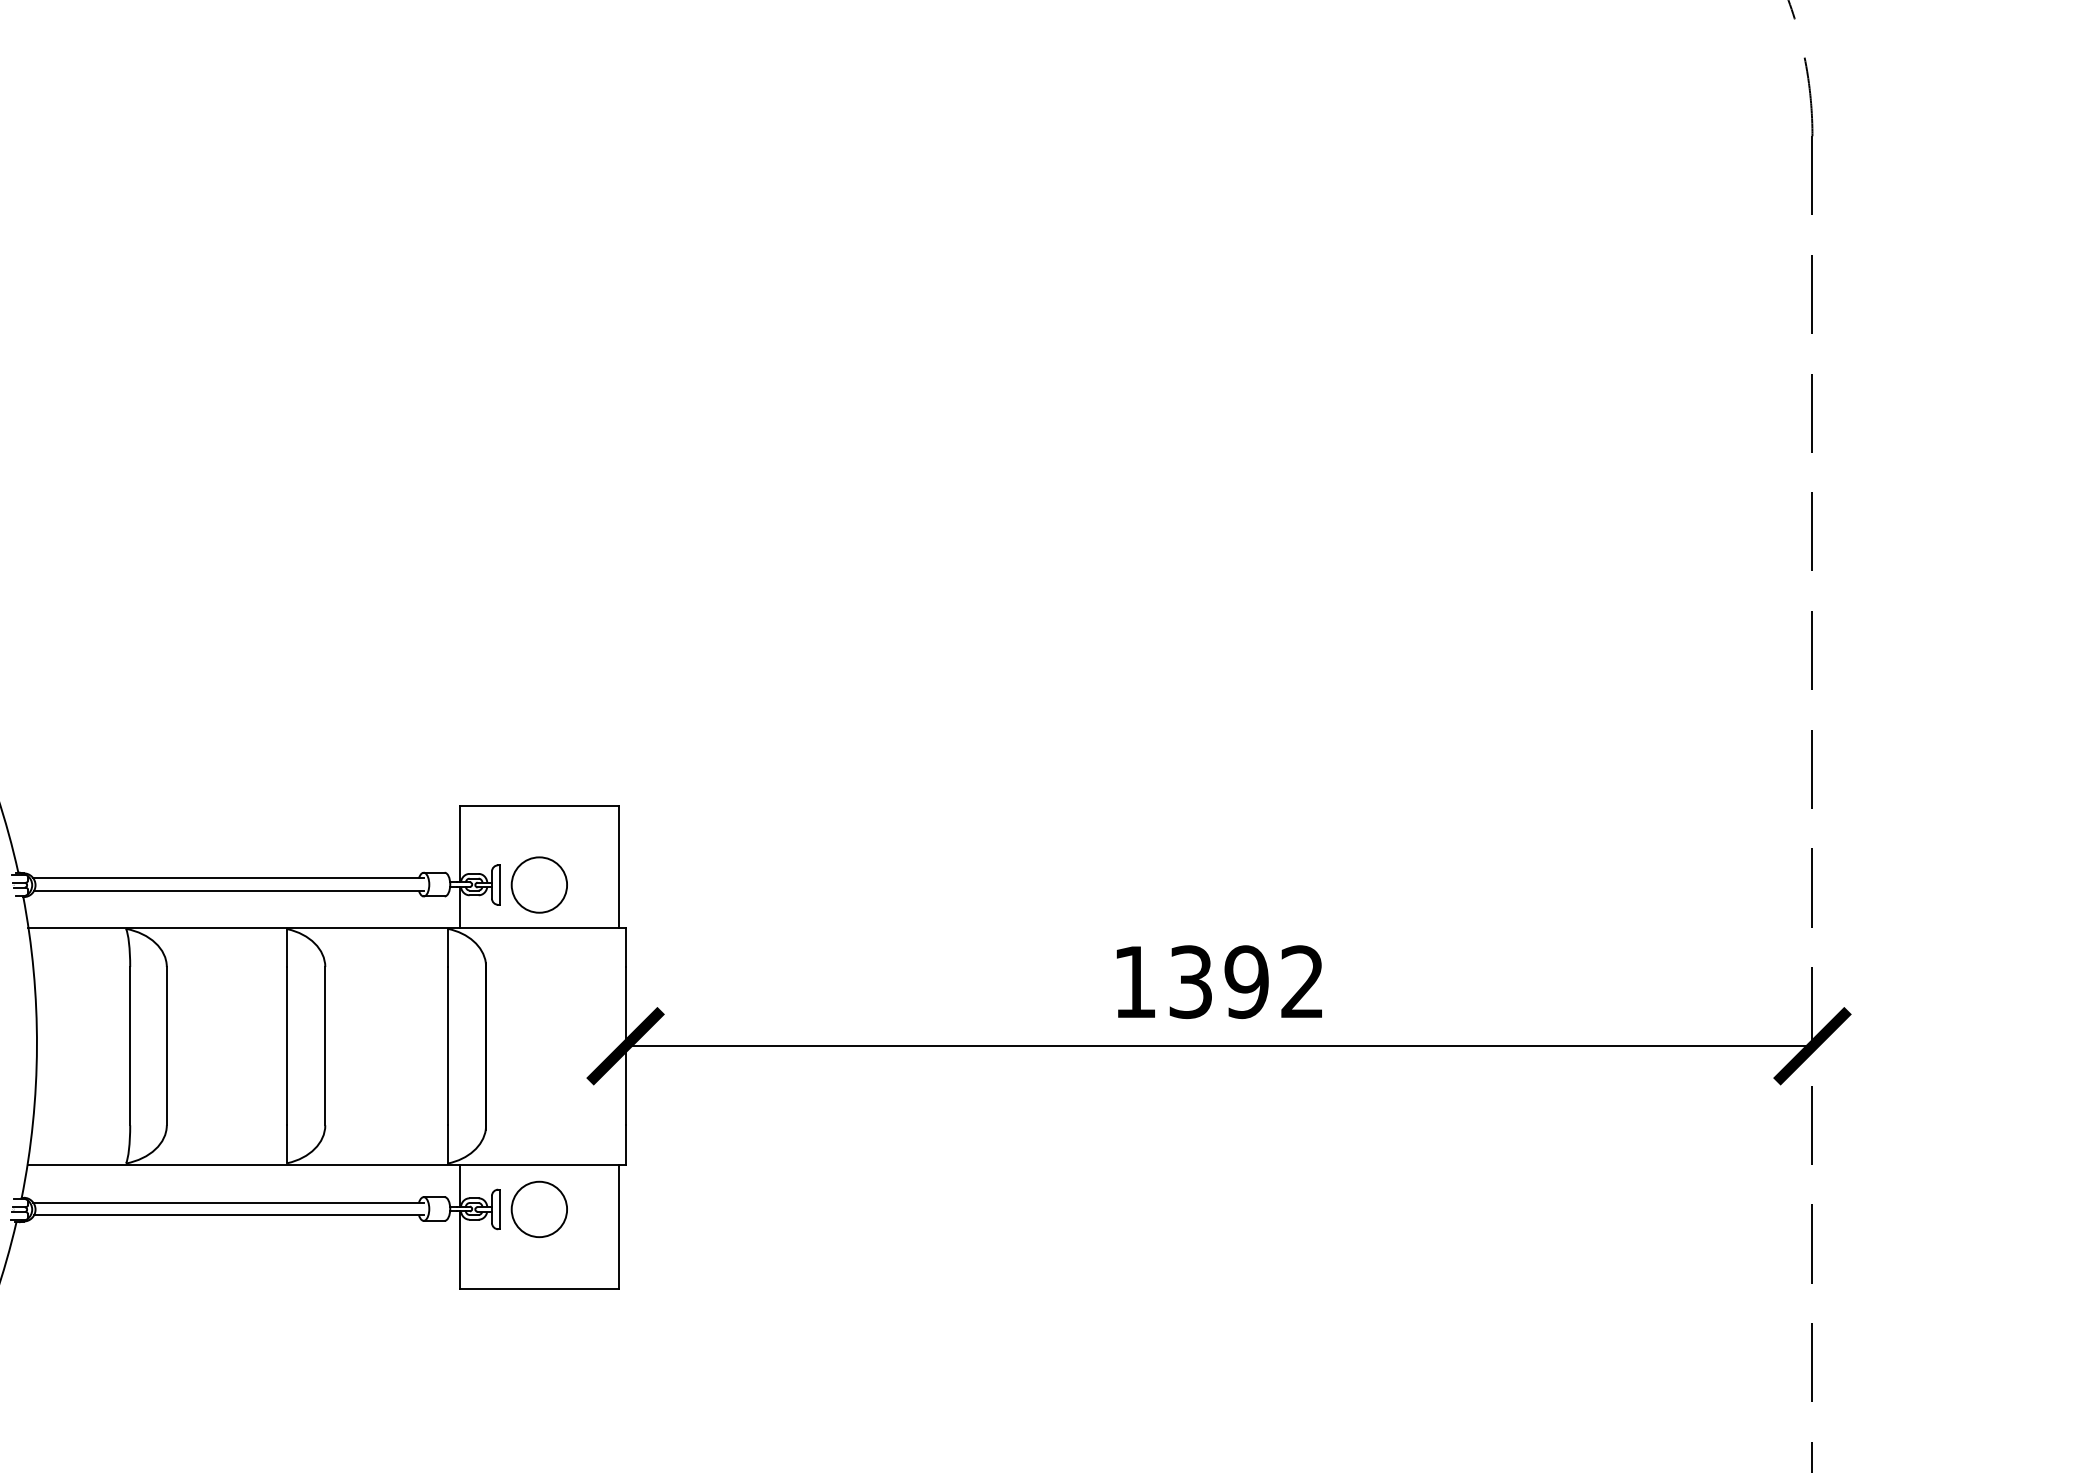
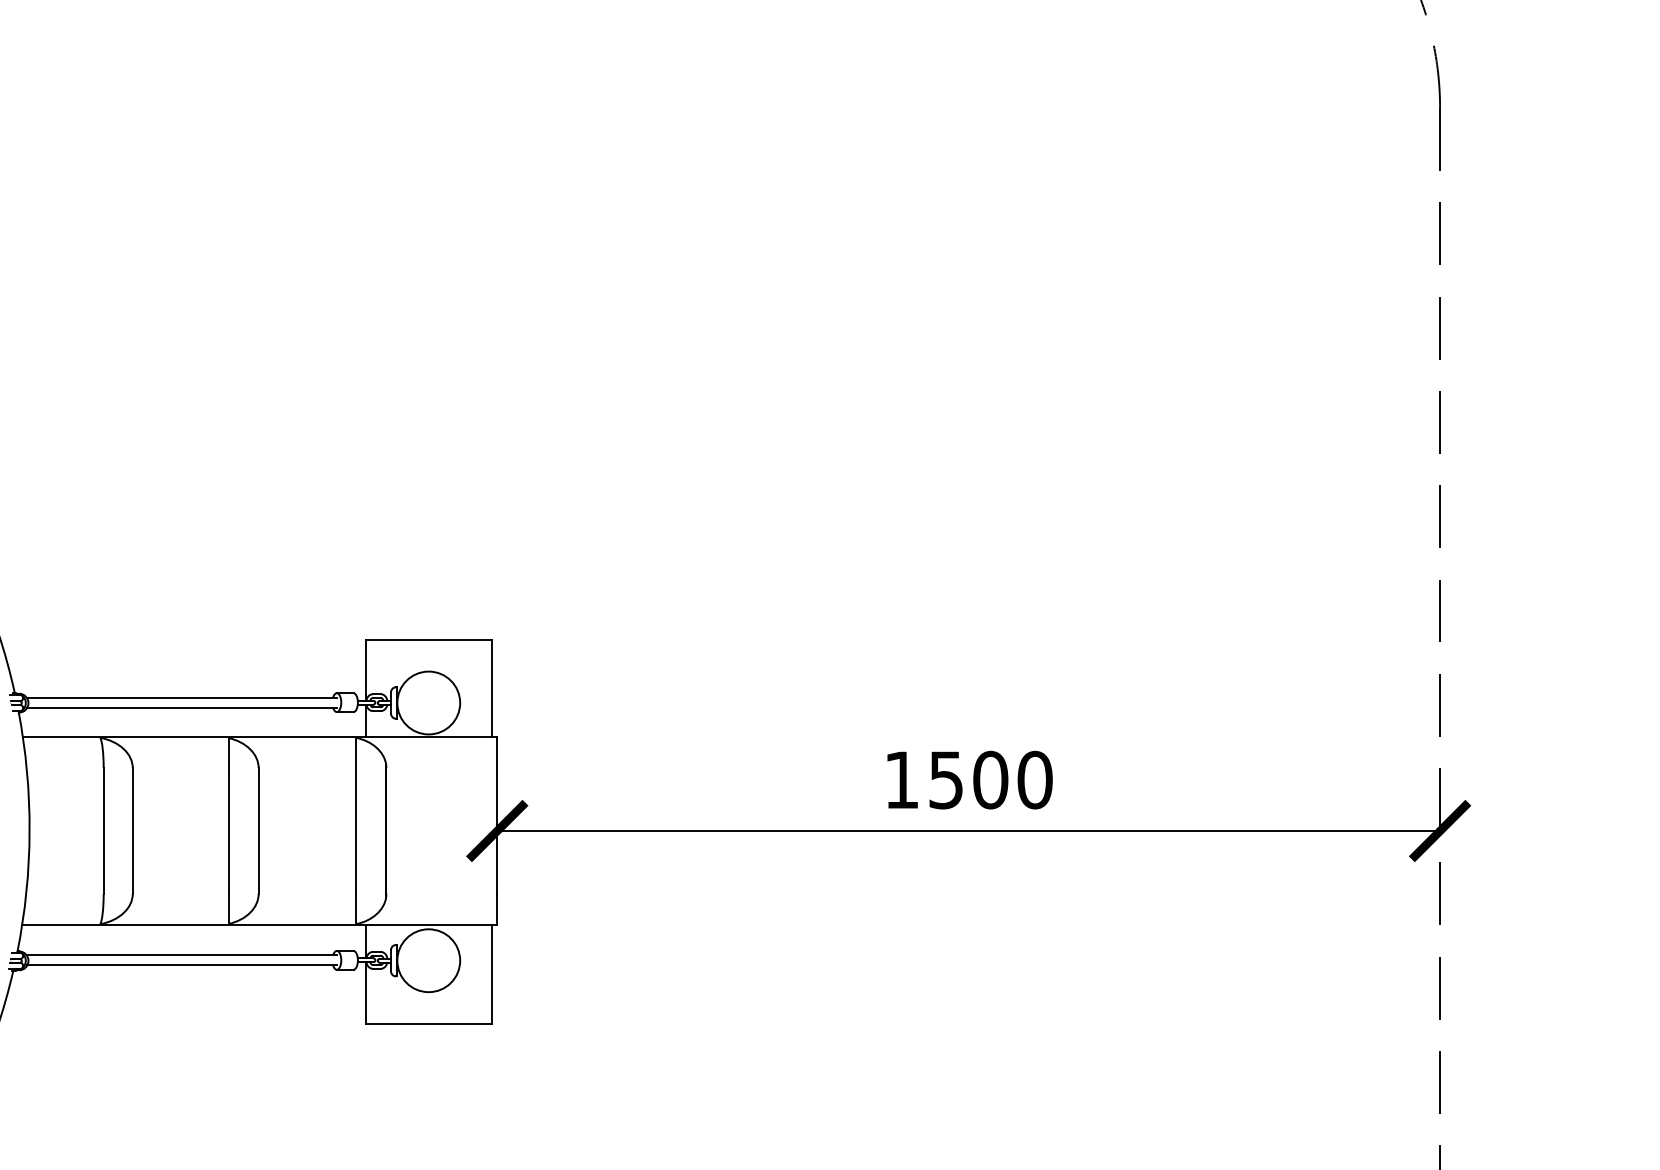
circle: (538, 884) -> (428, 702), size x1.43
text: (1246, 982) -> (990, 780), 1392 -> 1500
circle: (538, 1209) -> (428, 960), size x1.43

